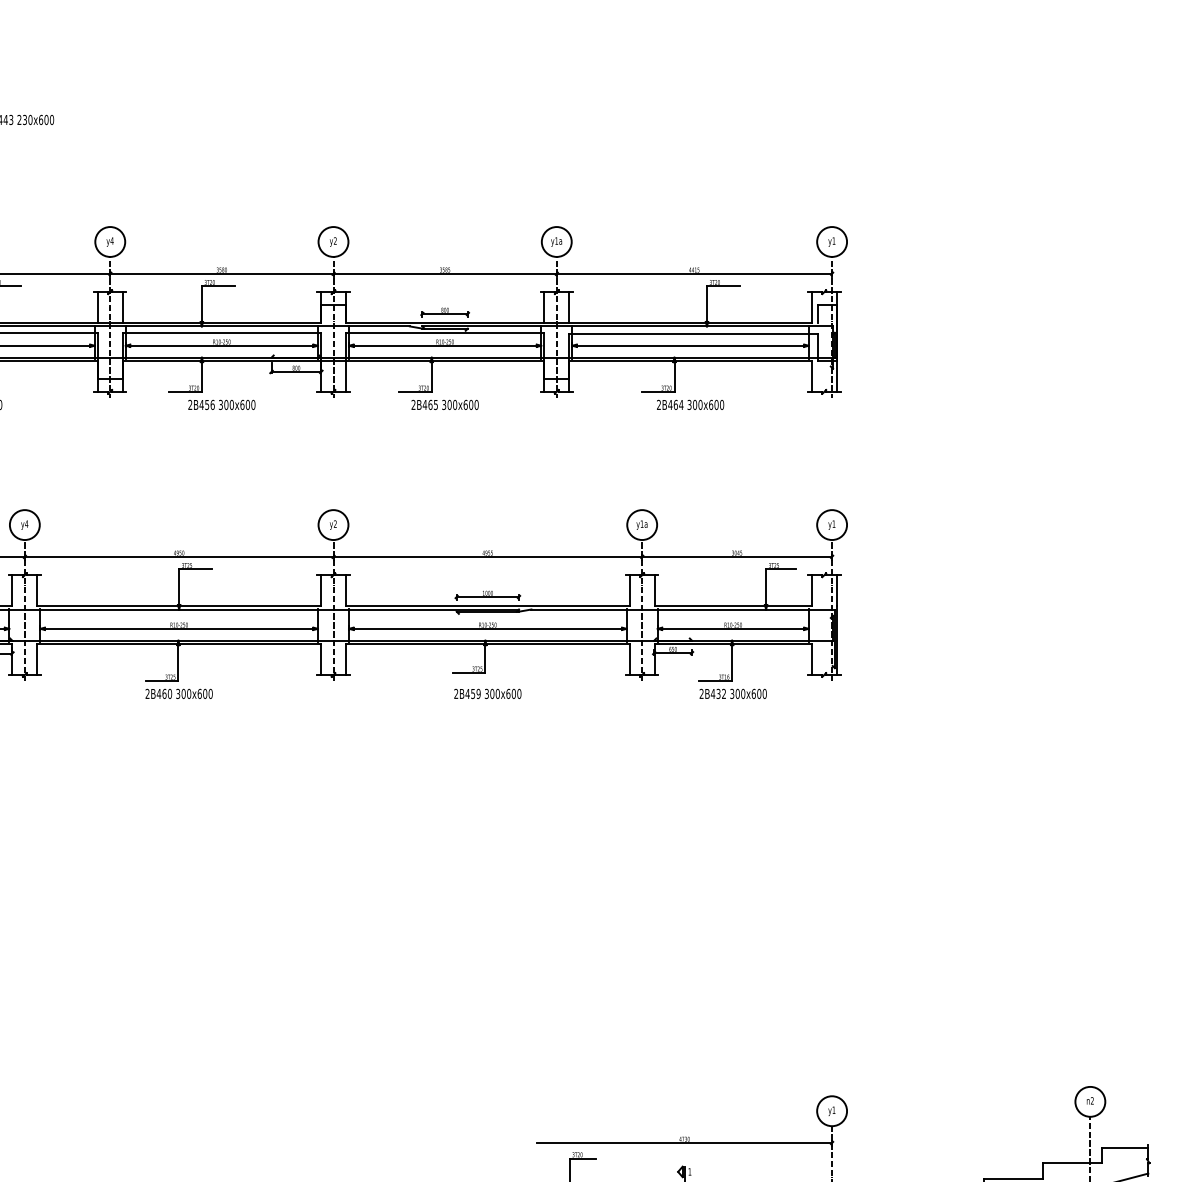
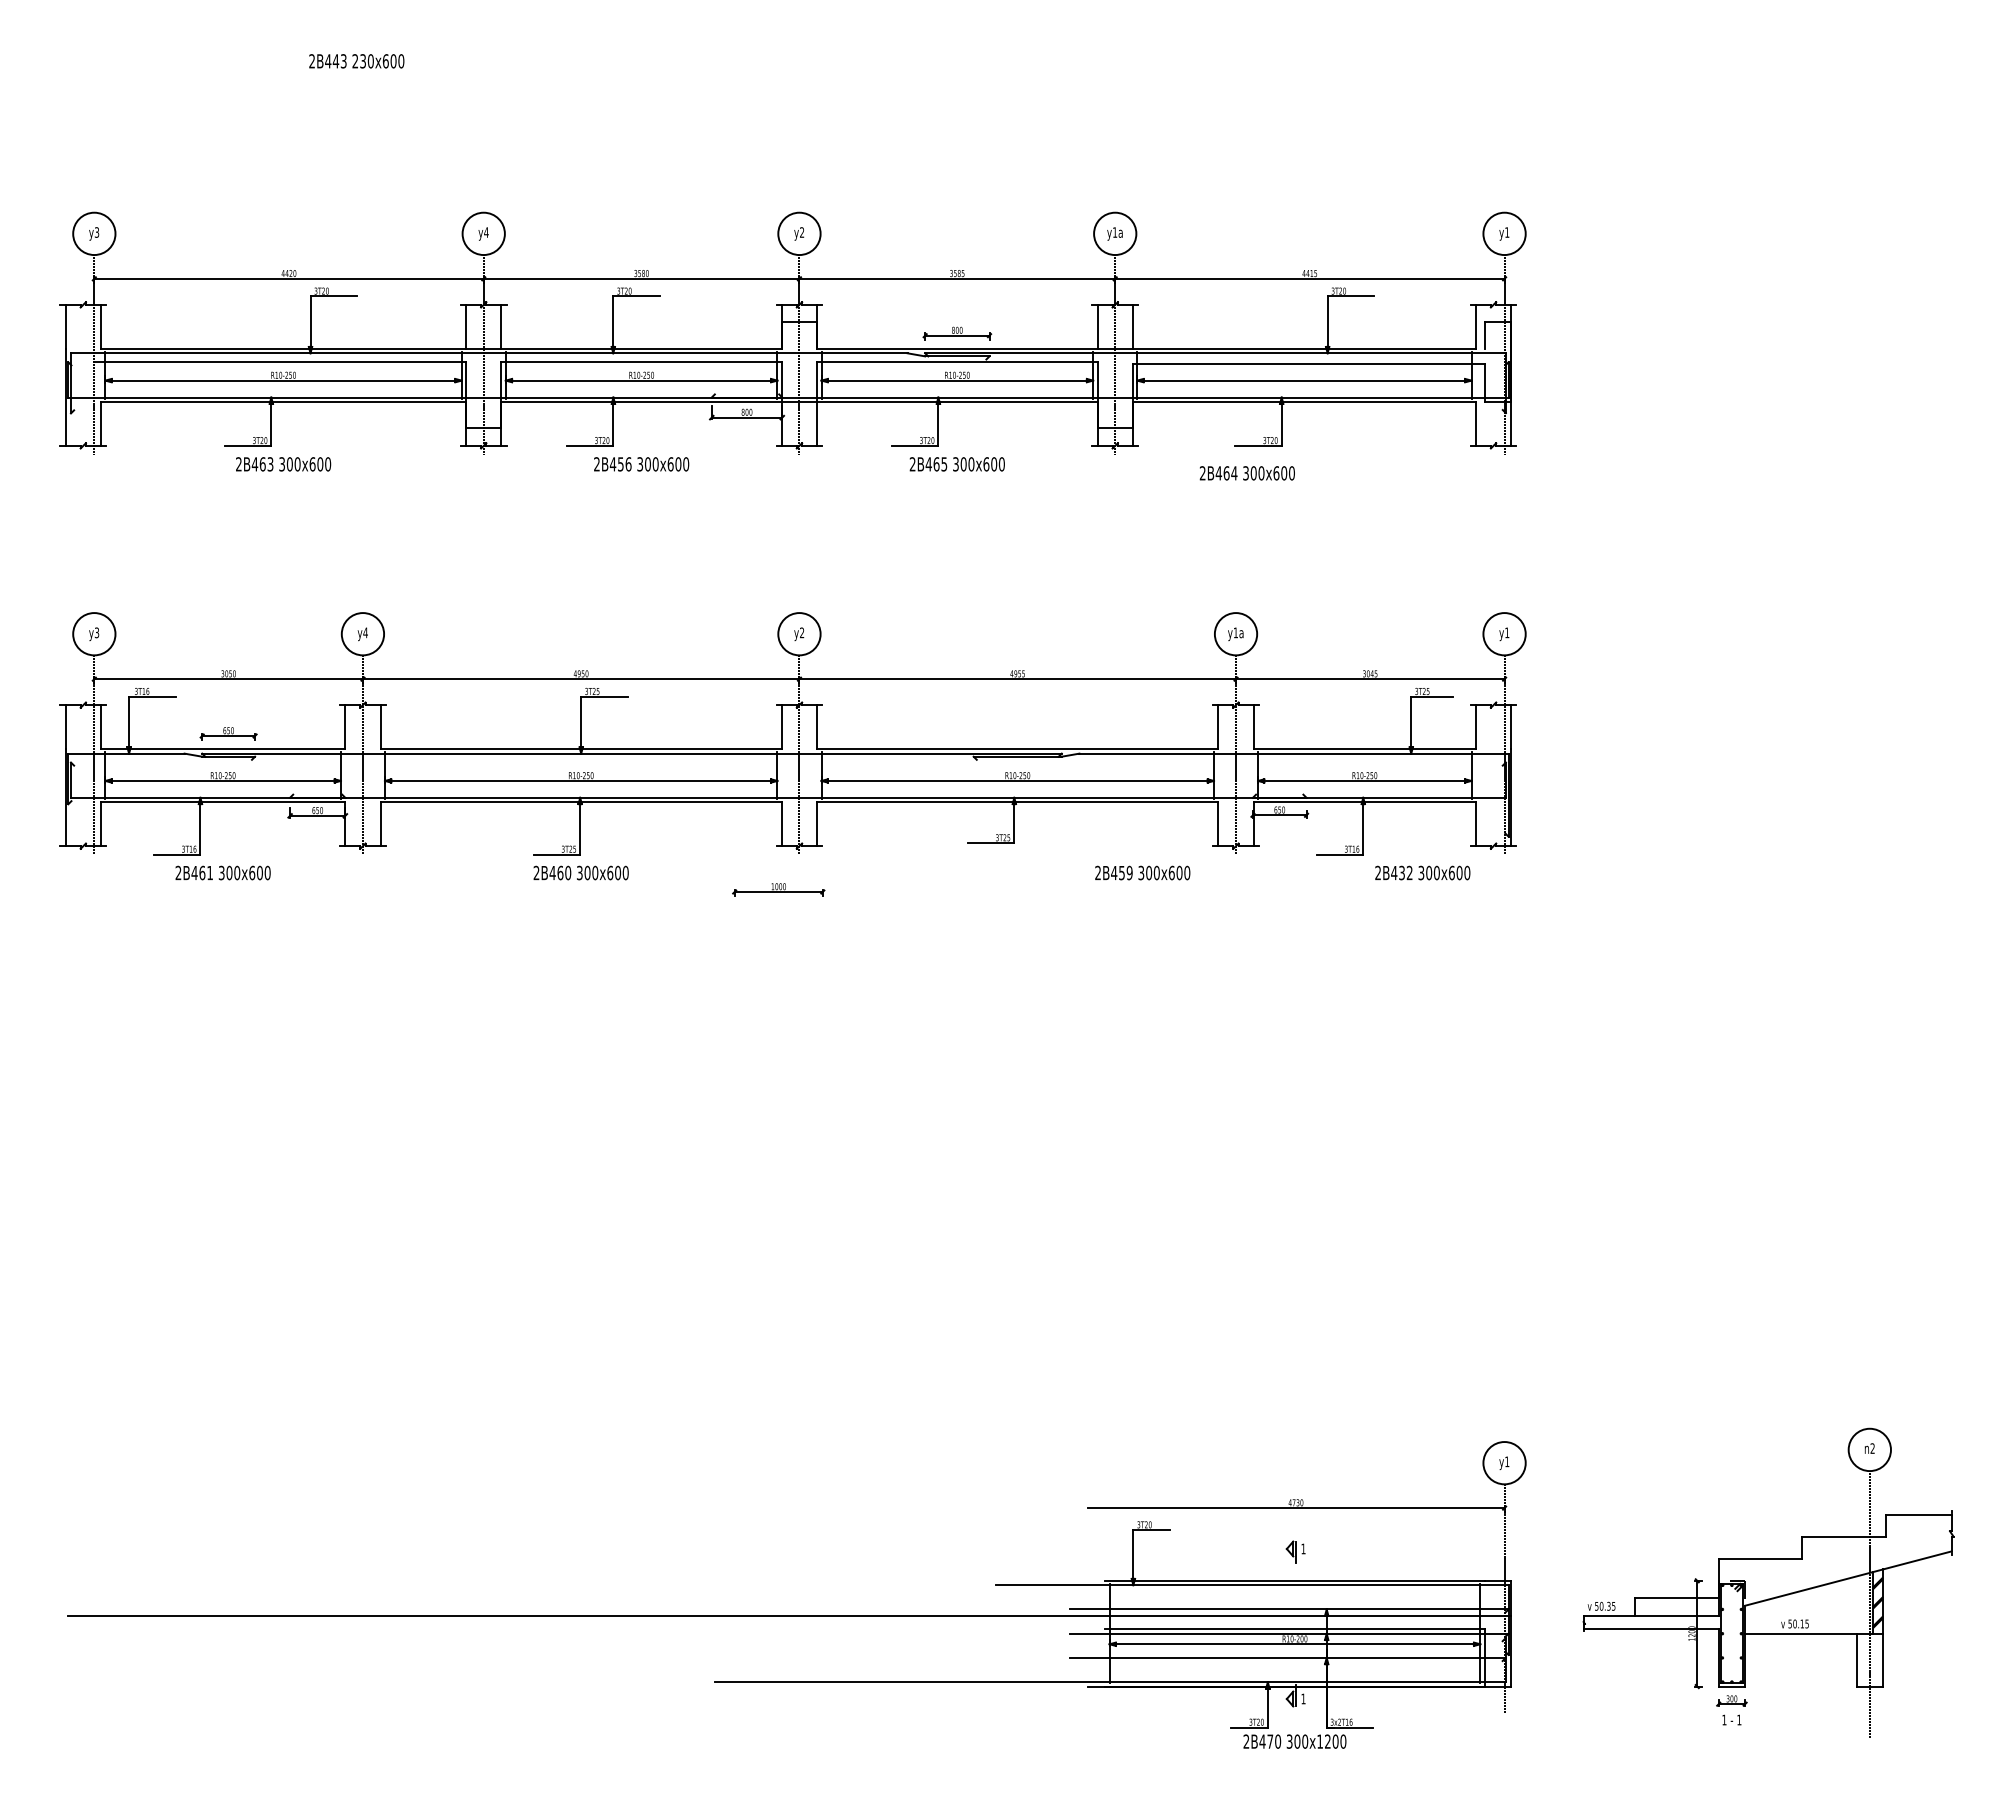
text: (689, 405) -> (1246, 473), moved
part: (487, 595) -> (778, 889), moved
text: (487, 693) -> (1142, 872), moved
text: (733, 693) -> (1422, 872), moved

